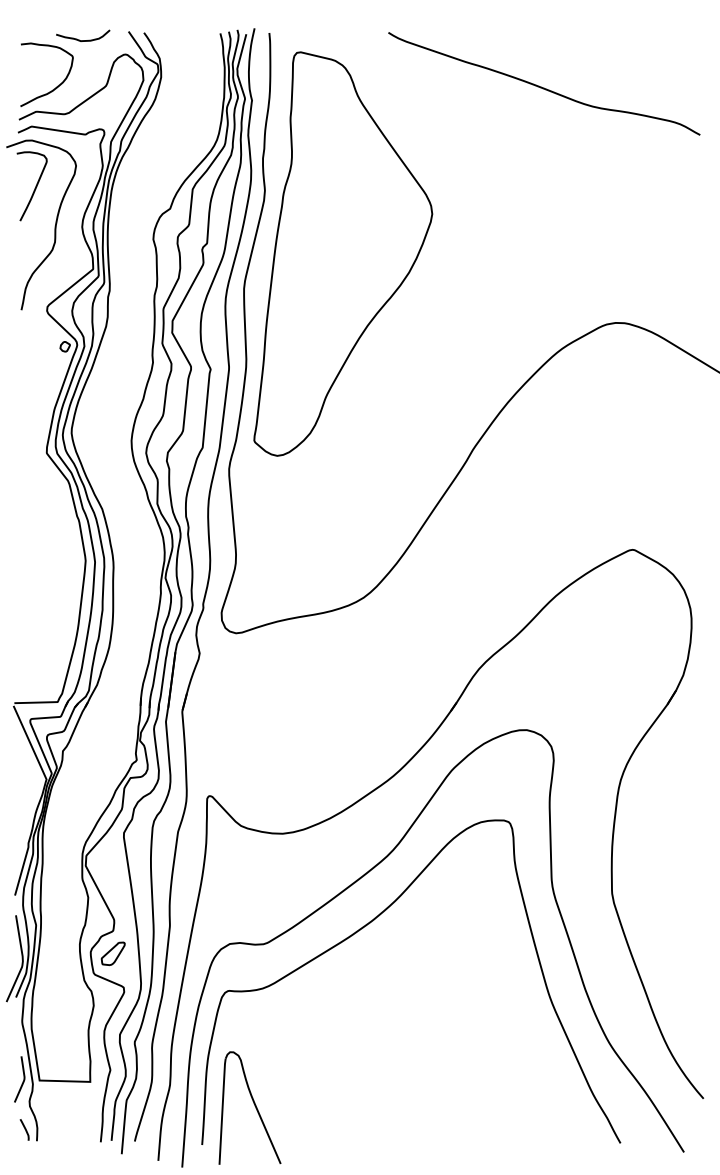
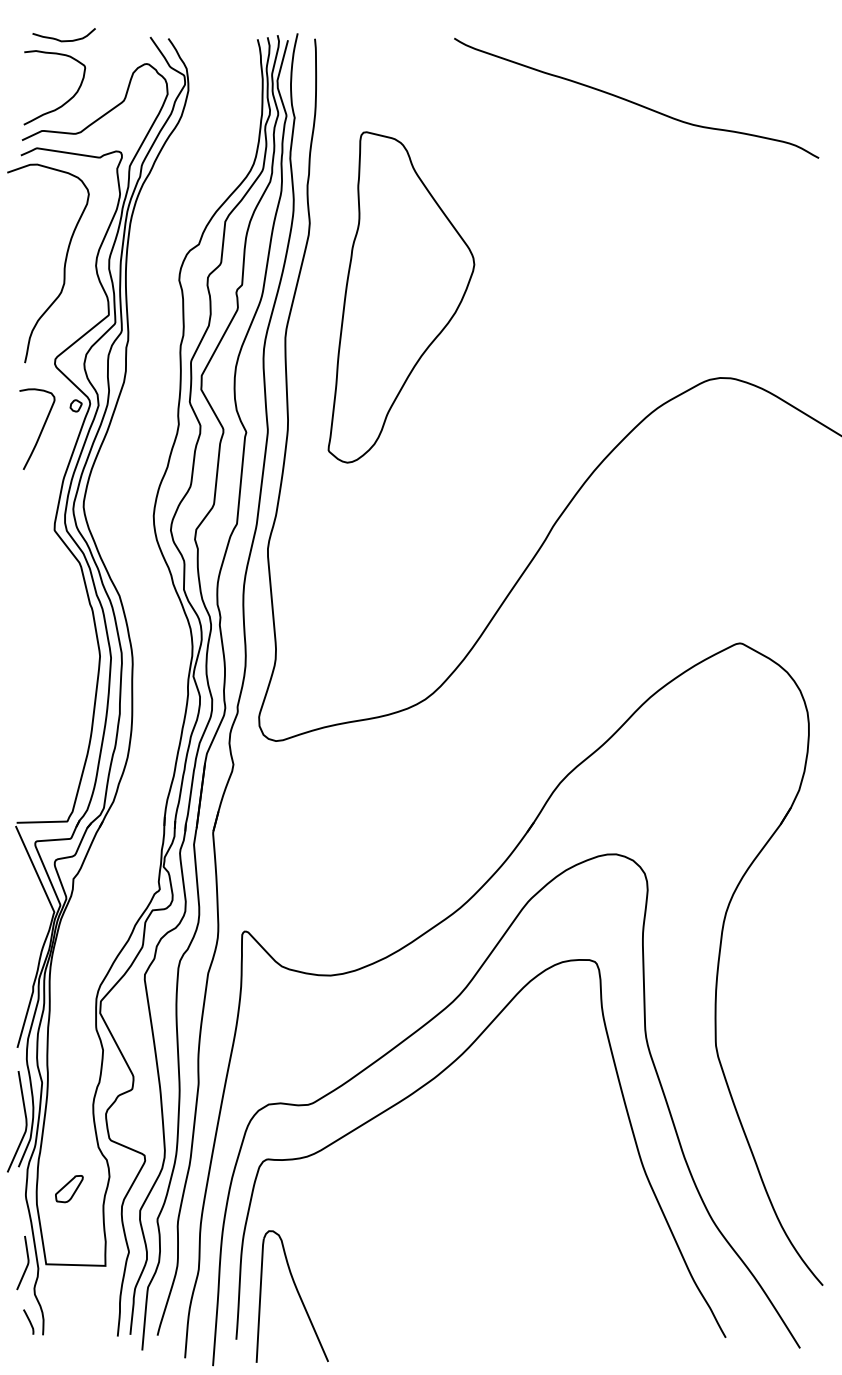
curve: (82, 40) -> (63, 40), moved
curve: (35, 185) -> (41, 428), moved
part: (343, 254) -> (401, 297), size x0.7
part: (113, 954) -> (69, 1189), moved

